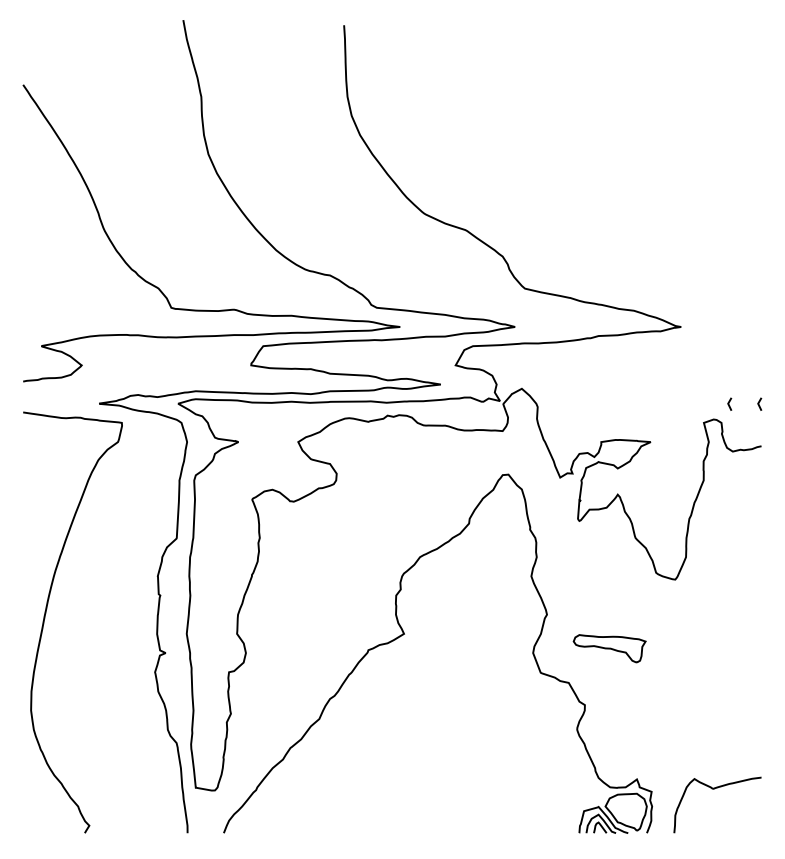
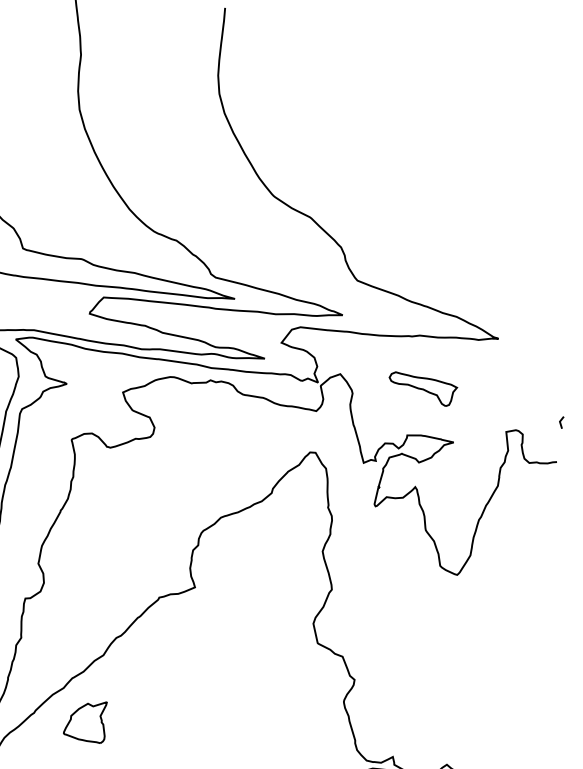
line: (729, 403) -> (533, 417), removed
part: (609, 648) -> (422, 389), moved
part: (311, 789) -> (86, 720), added

